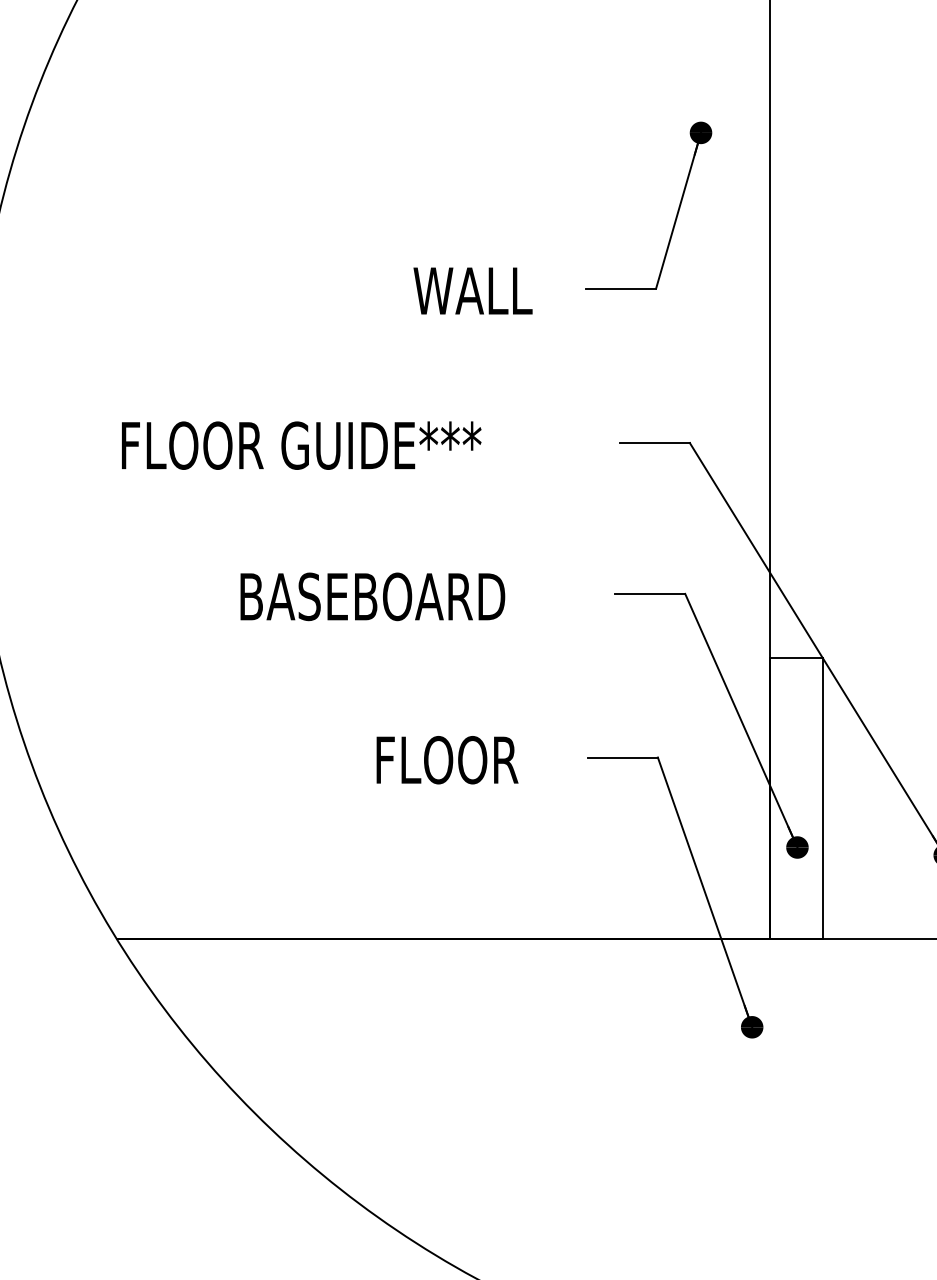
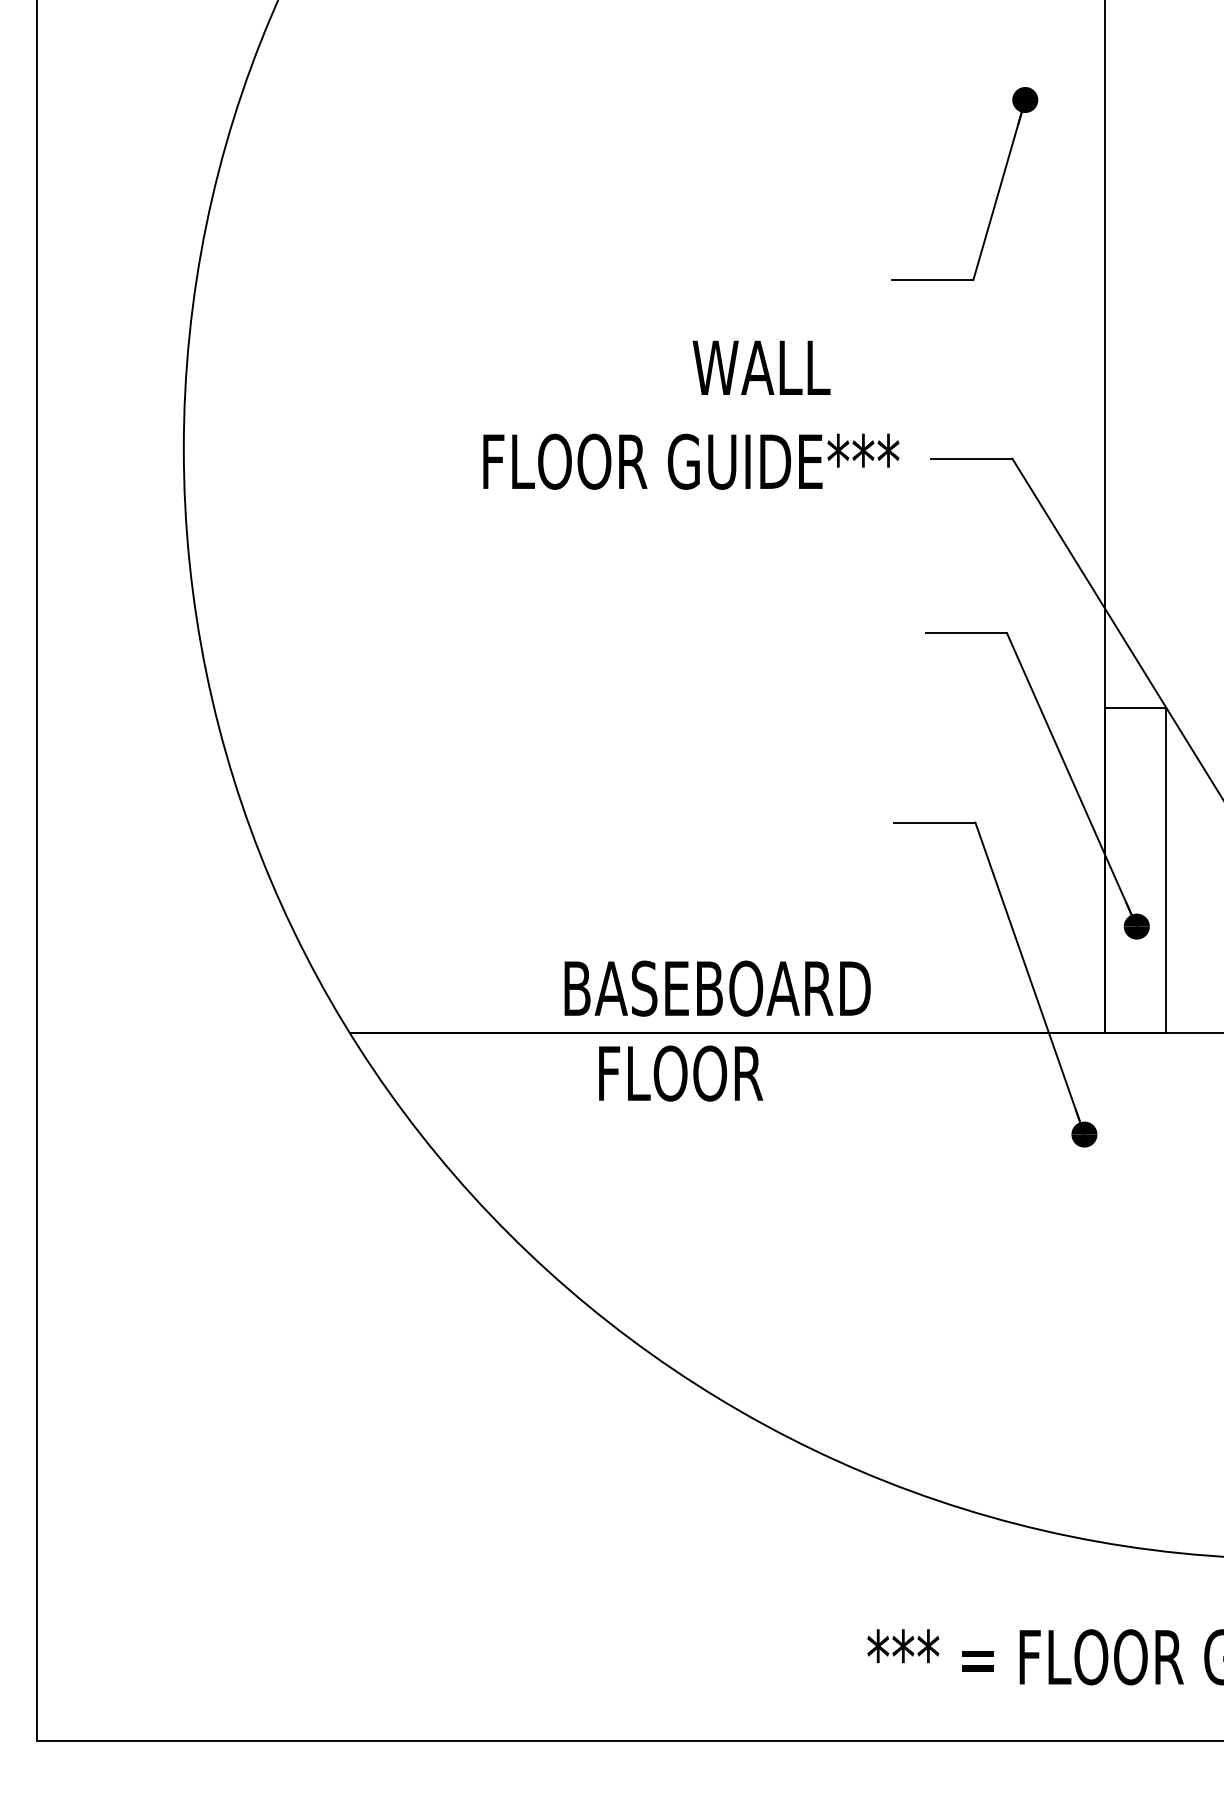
text: (472, 290) -> (761, 367), moved
text: (301, 445) -> (691, 461), moved
text: (372, 596) -> (717, 988), moved
text: (447, 760) -> (681, 1073), moved

